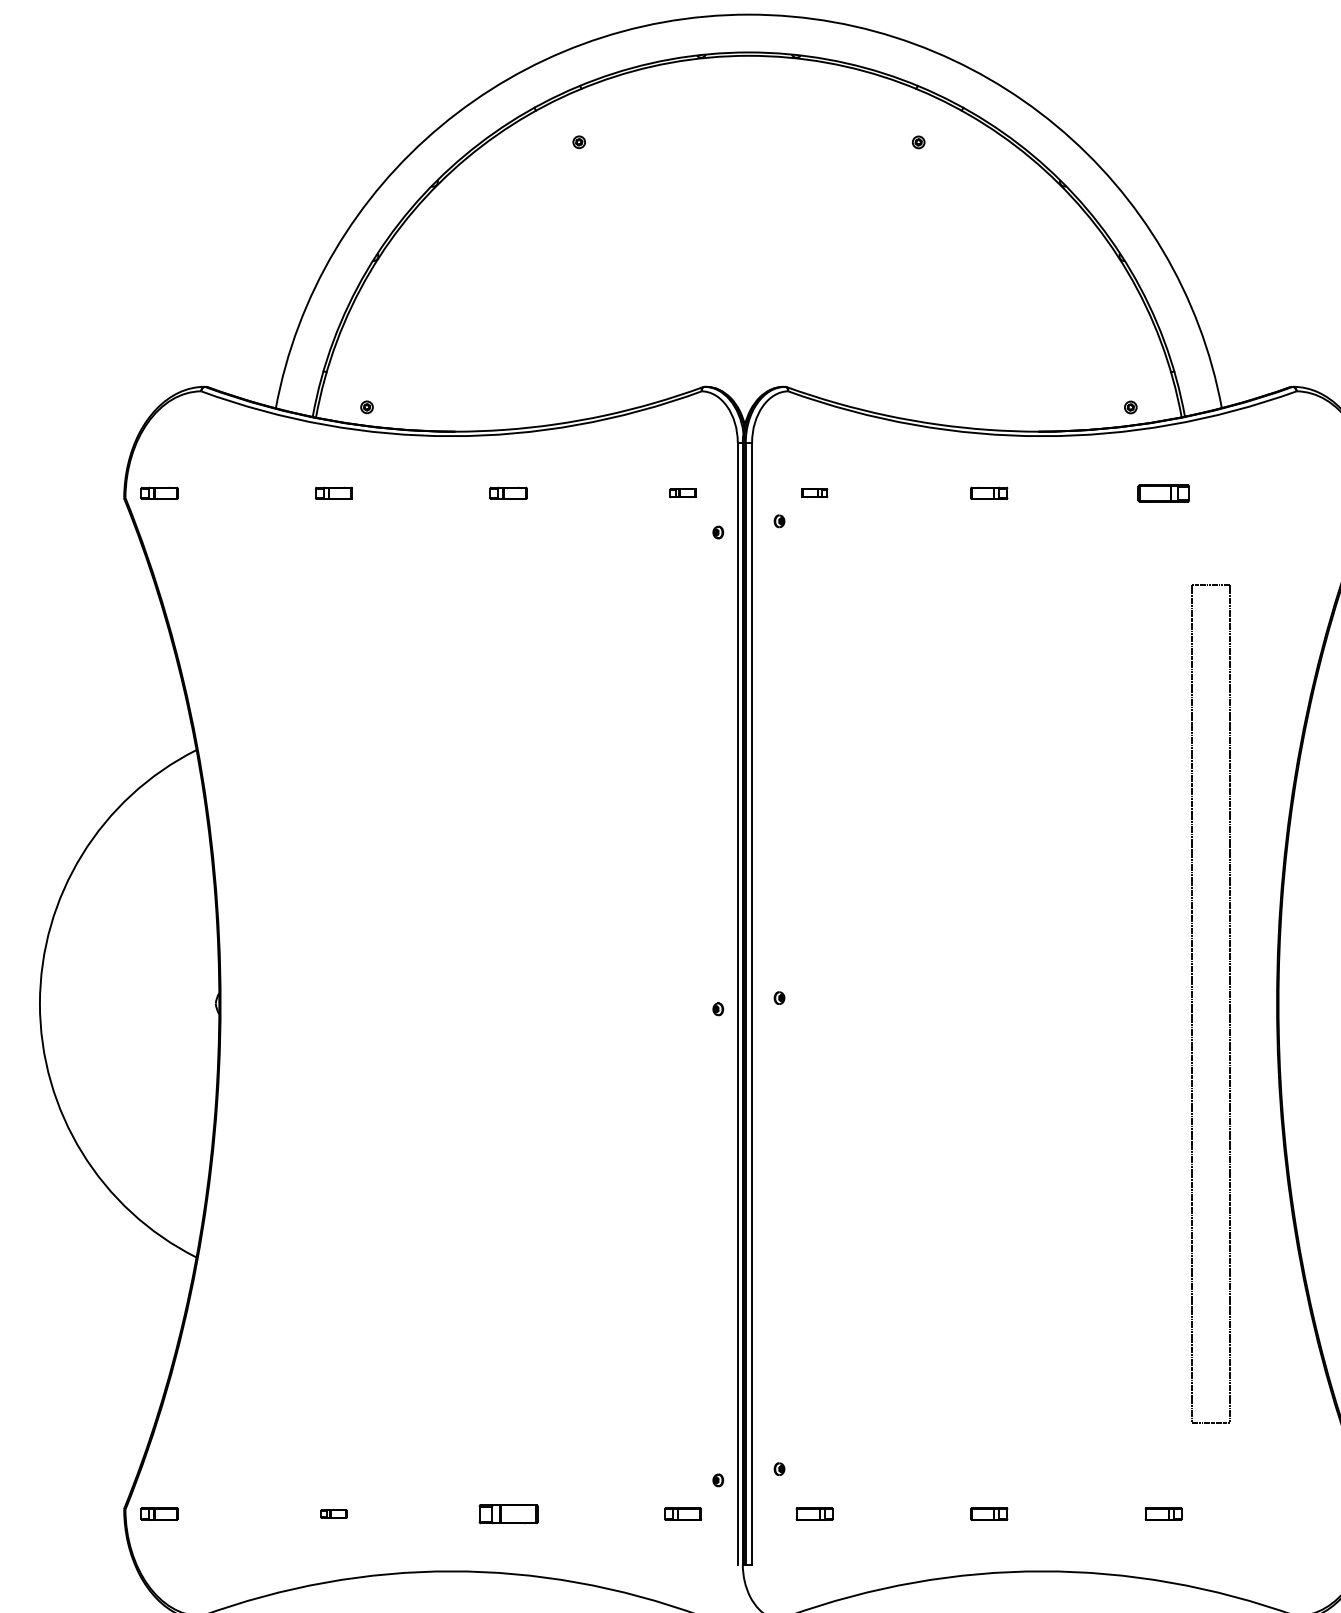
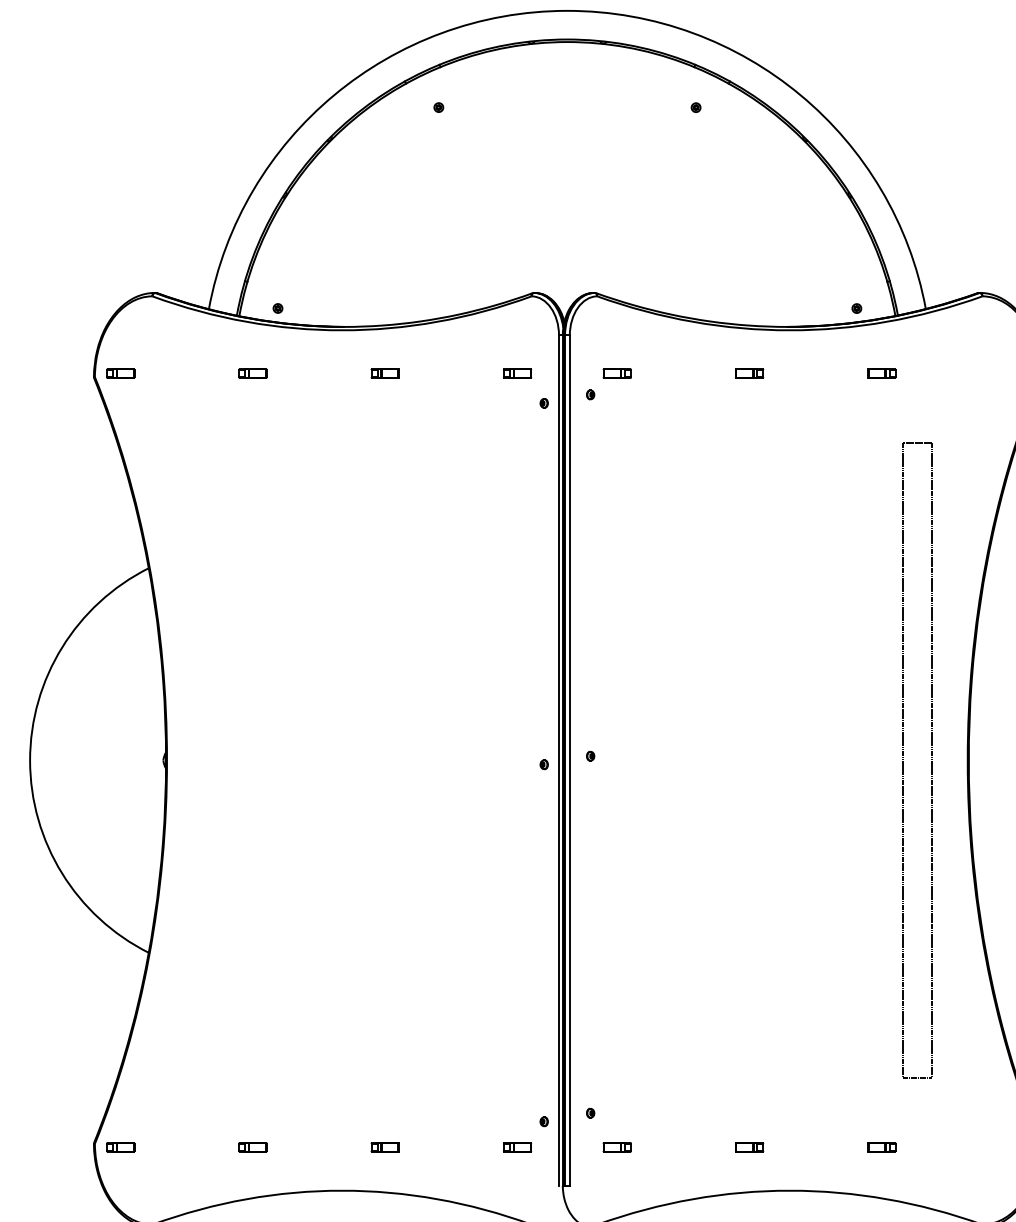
part: (682, 492) -> (517, 373), size x1.43
part: (814, 492) -> (617, 373), size x1.43
part: (1163, 492) -> (881, 373), size x0.71
part: (333, 1513) -> (252, 1146), size x1.43
part: (508, 1513) -> (385, 1146), size x0.62

